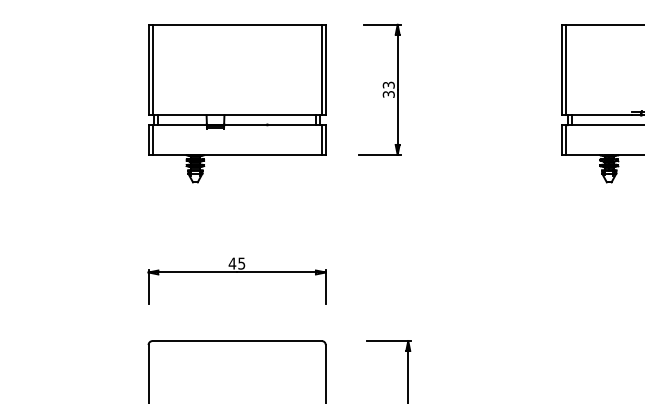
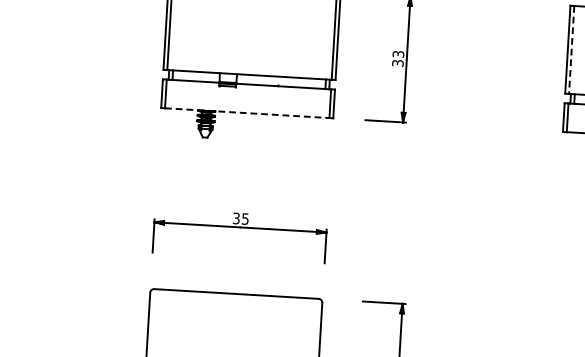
line: (566, 70) -> (571, 50), solid -> dashed
line: (237, 154) -> (247, 112), solid -> dashed
text: (232, 263) -> (236, 218), 45 -> 35

